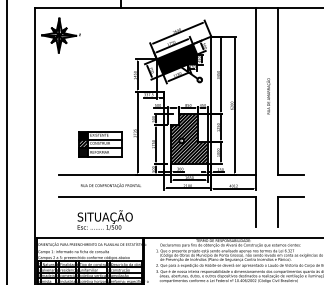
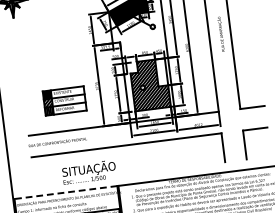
text: (110, 185) -> (57, 142), moved
text: (104, 219) -> (88, 171), moved
line: (89, 237) -> (65, 192), solid -> dashed

